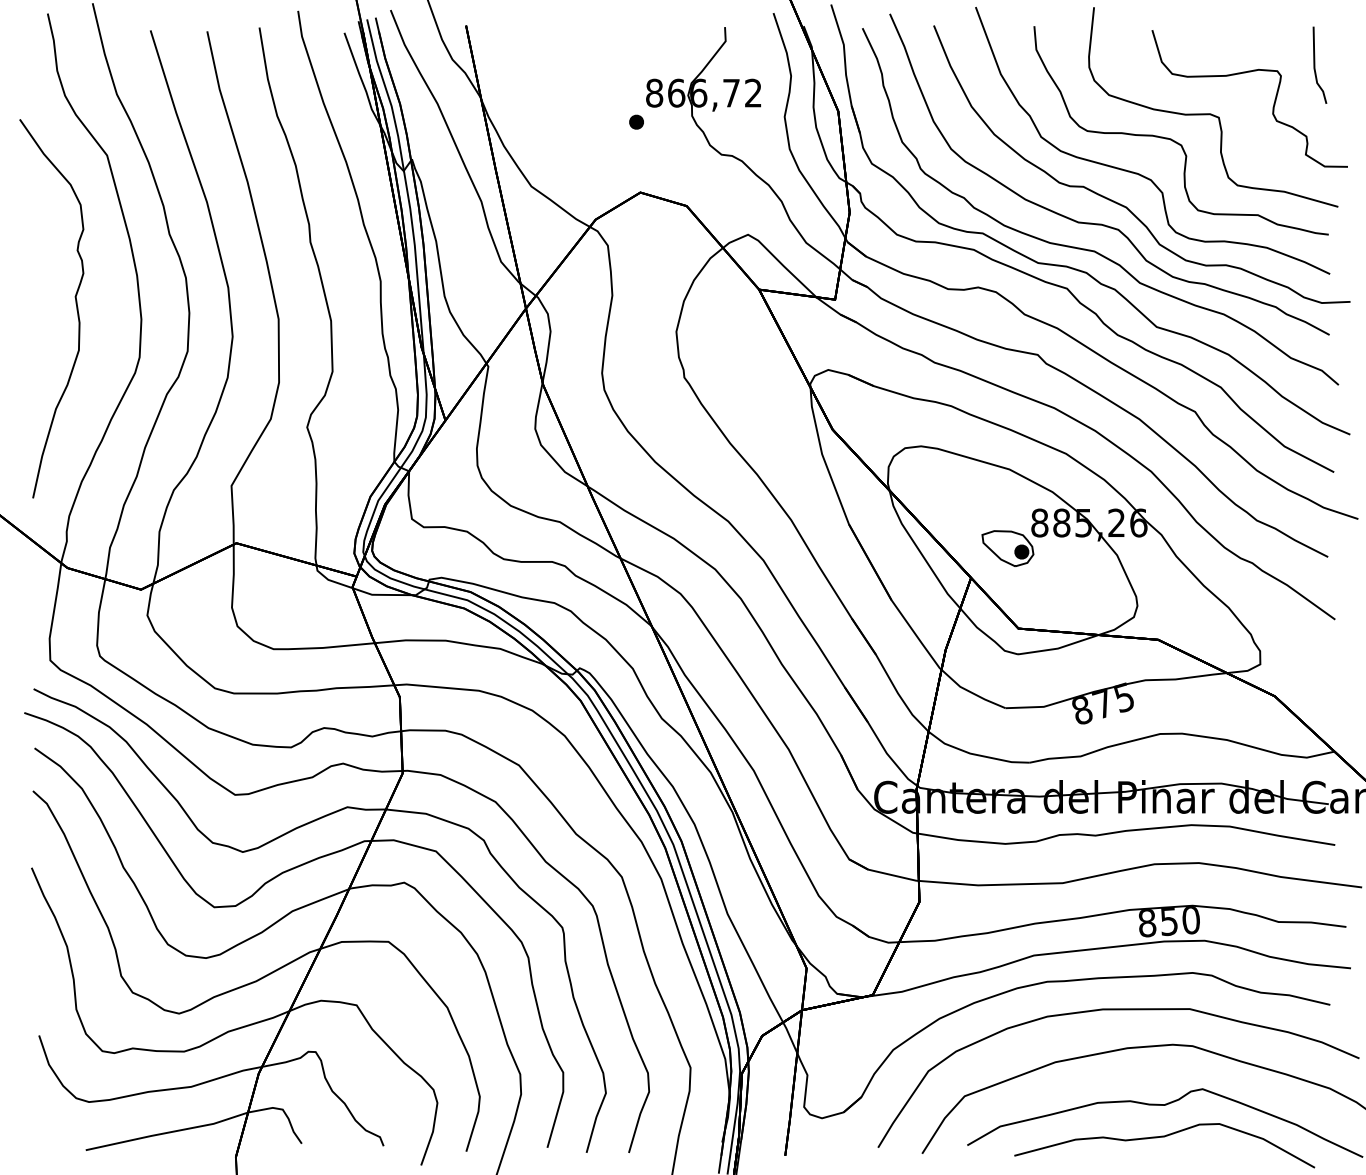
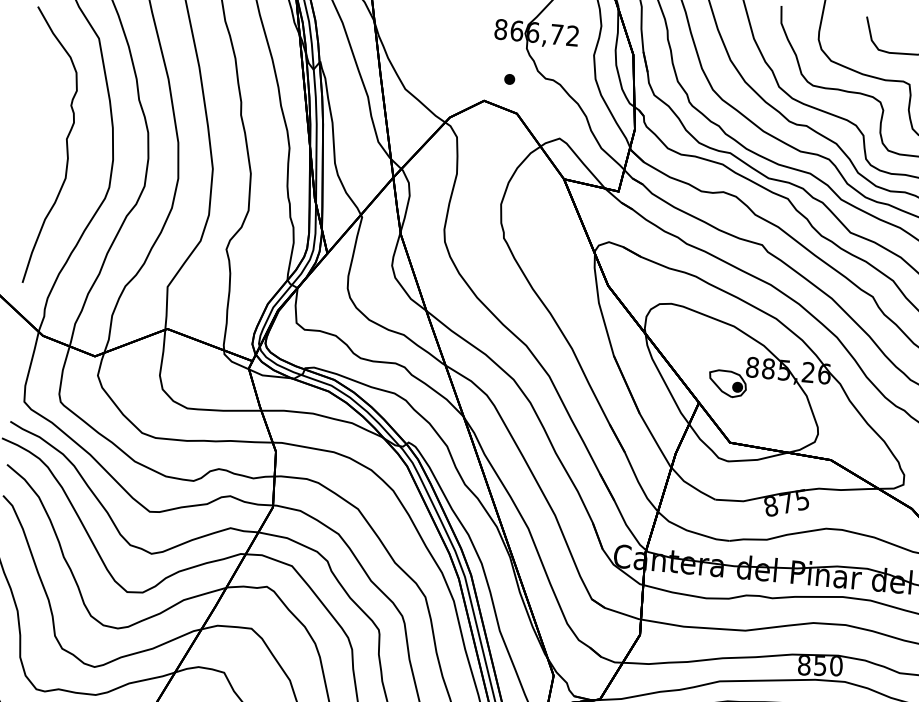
part: (636, 121) -> (509, 78), moved

